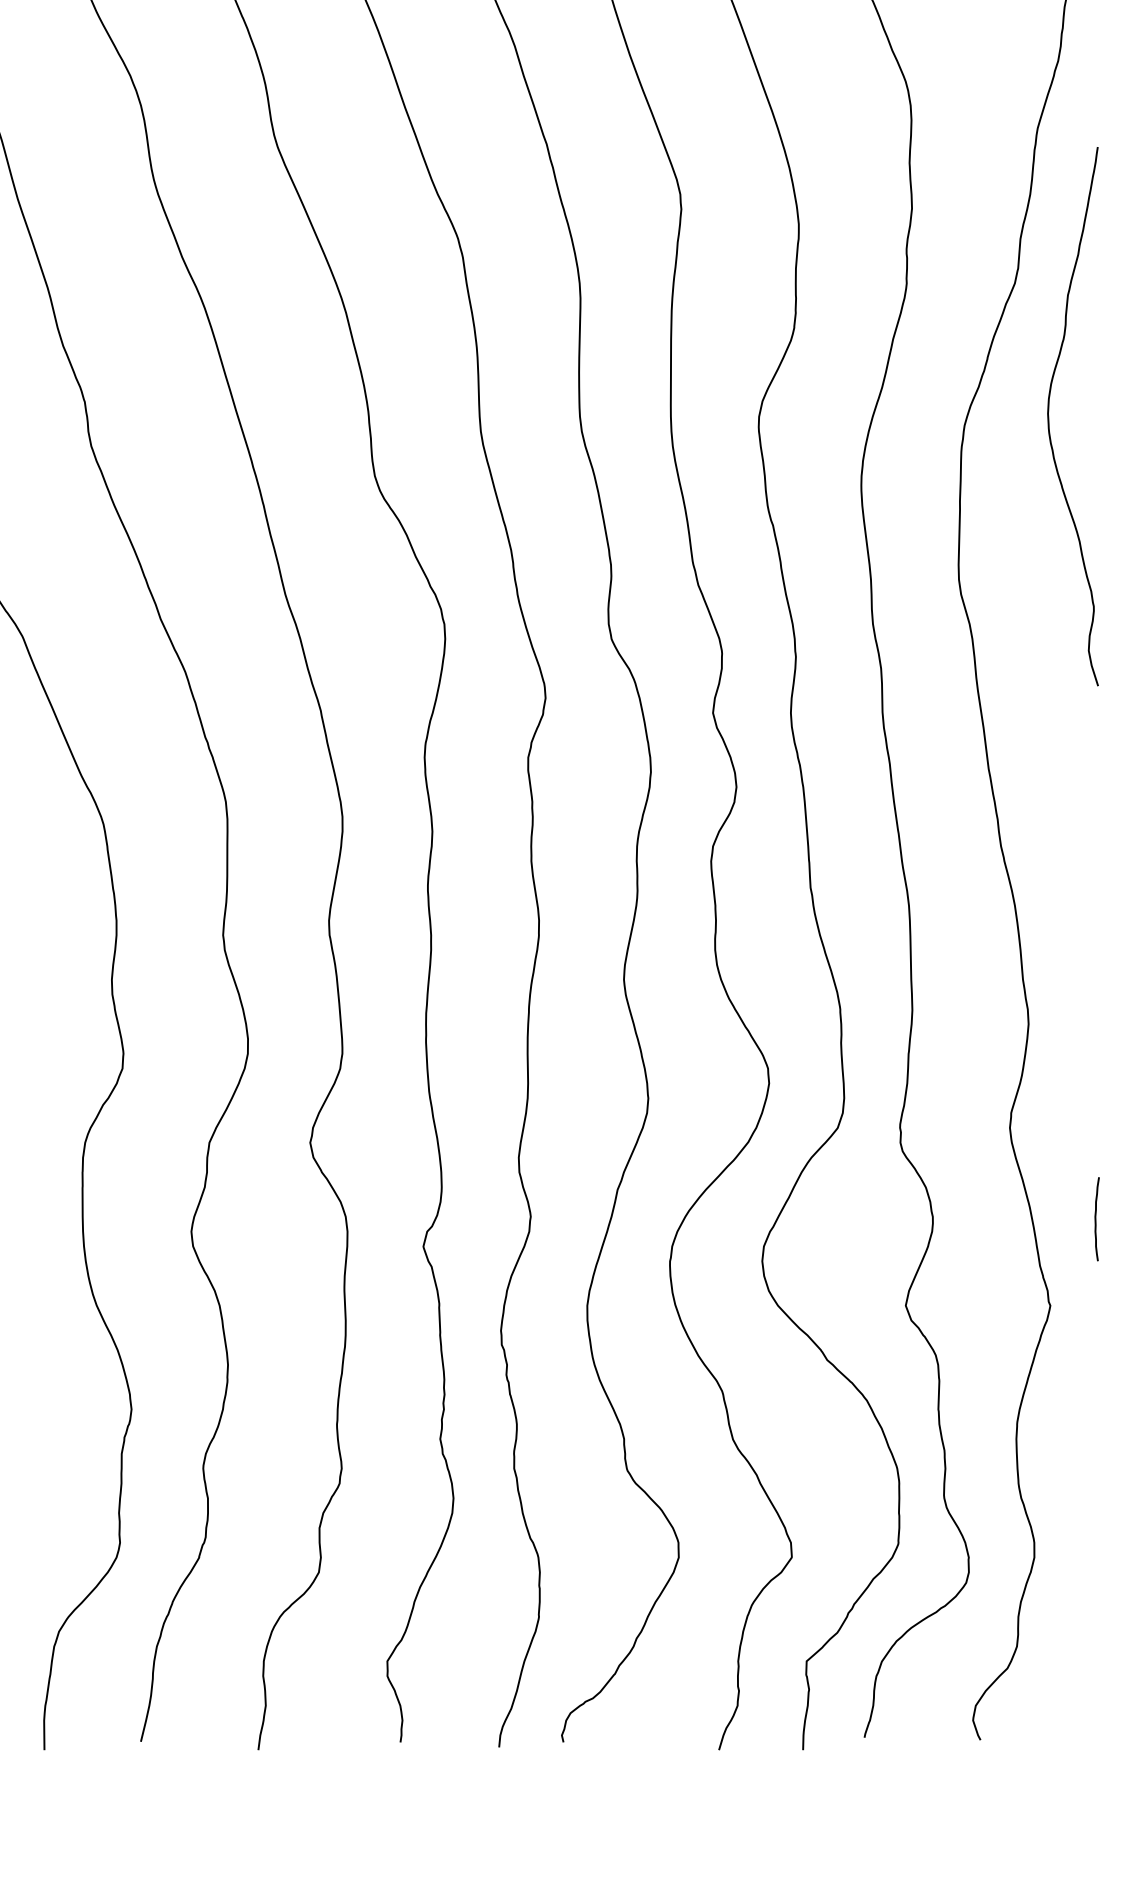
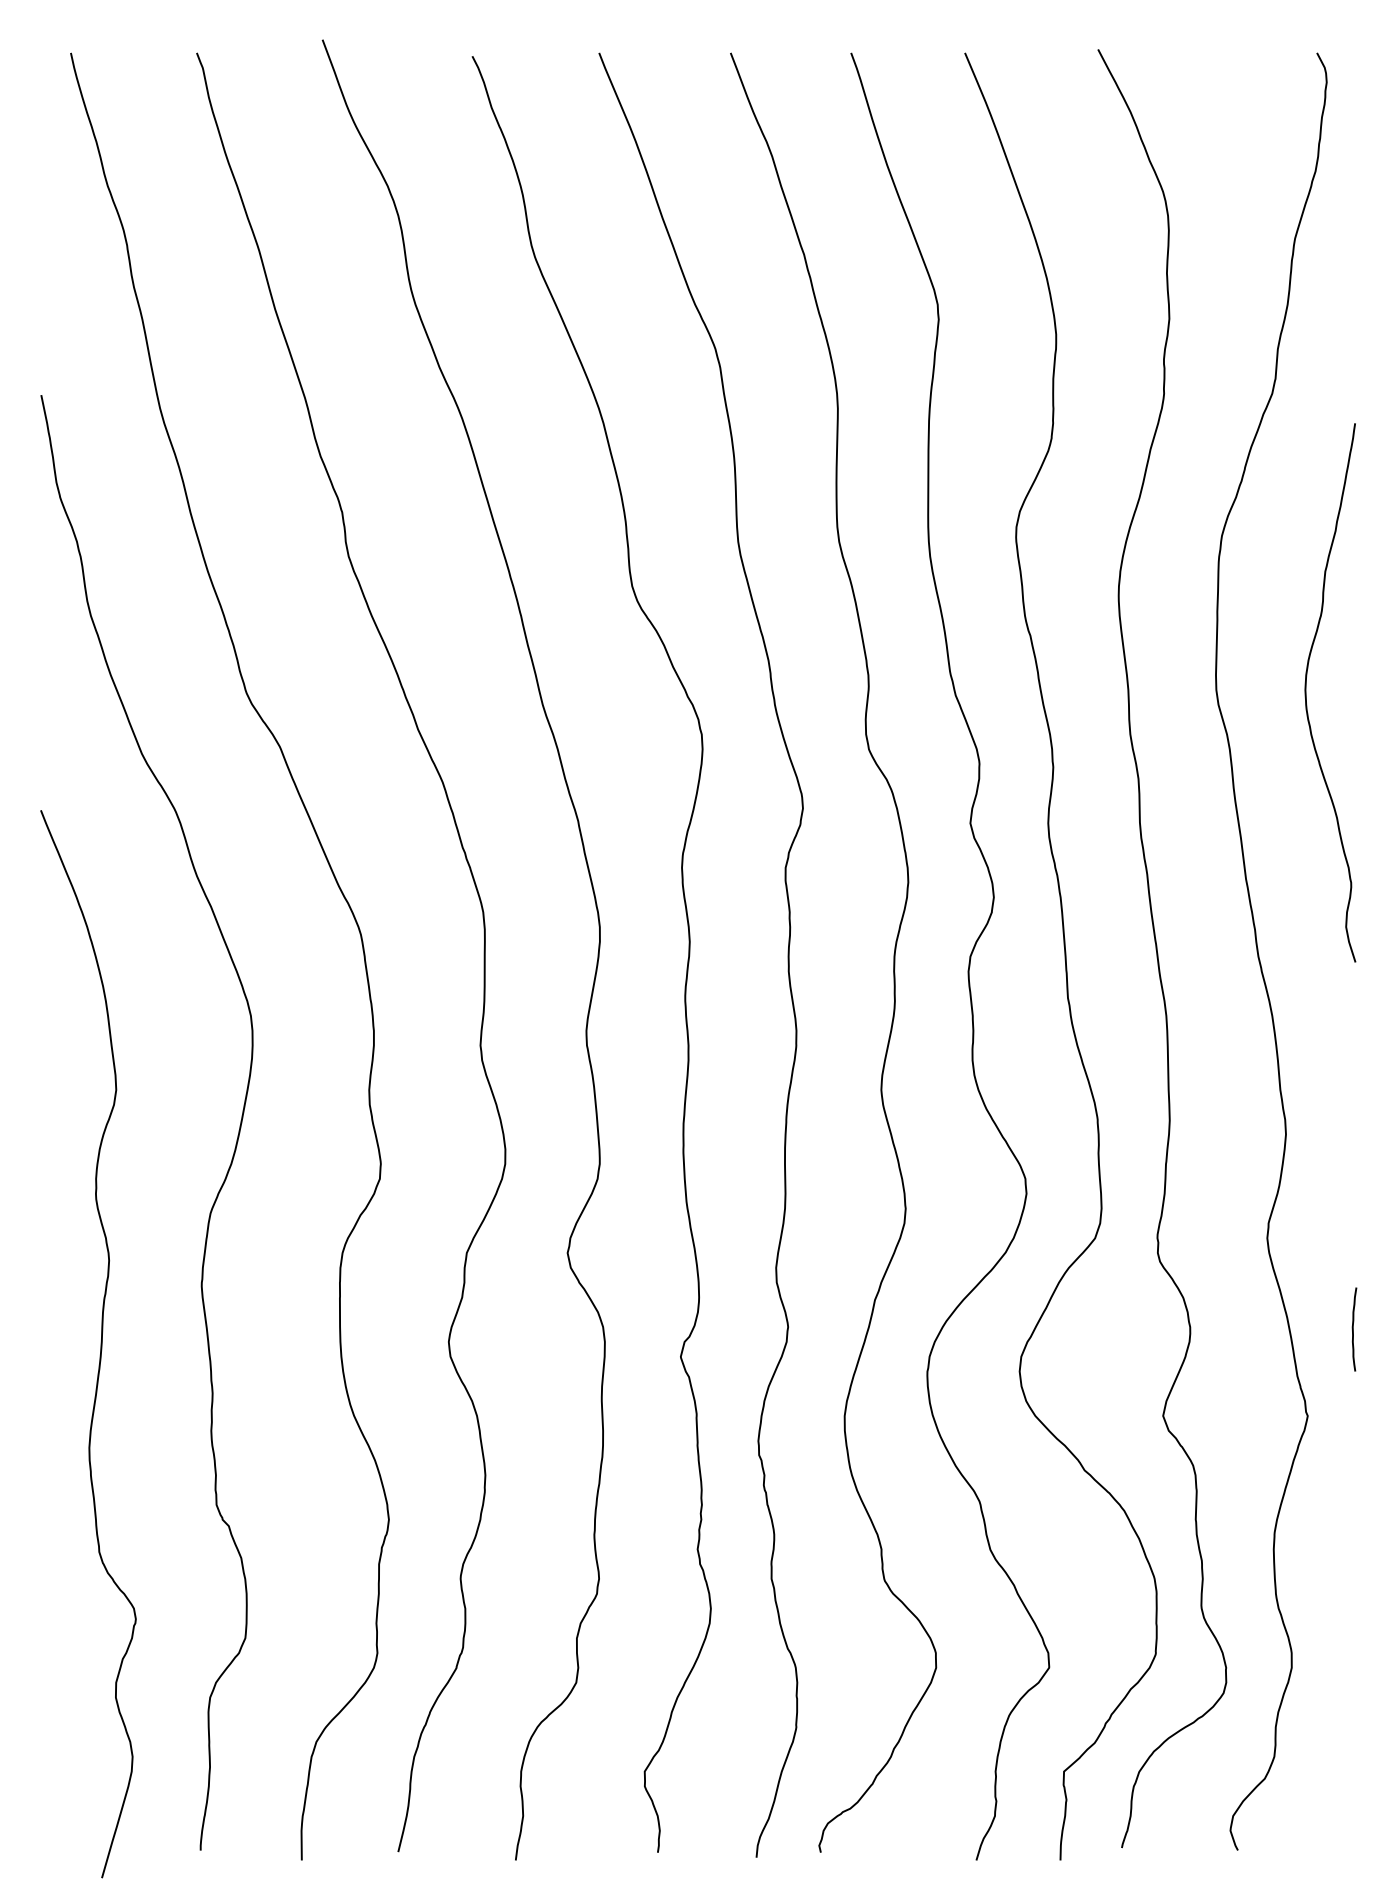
curve: (1049, 416) -> (1306, 692), moved

